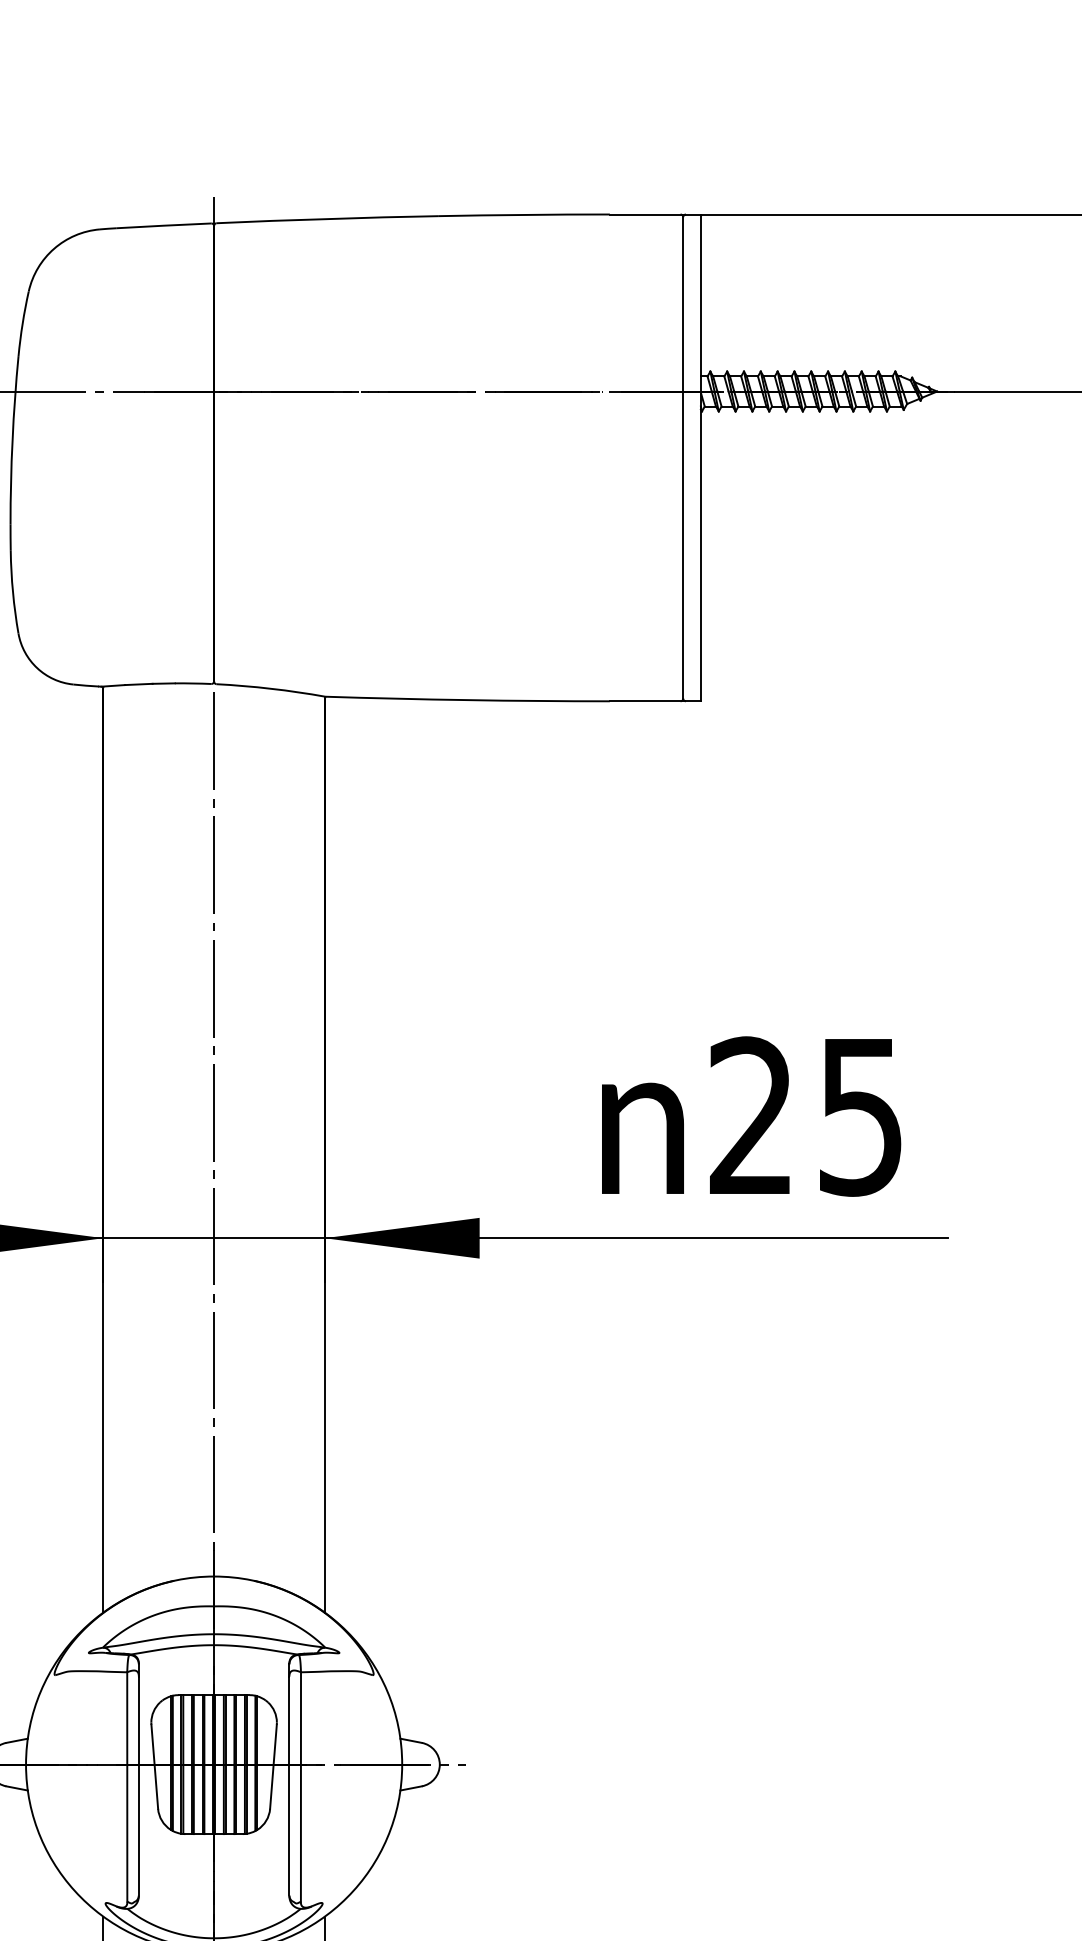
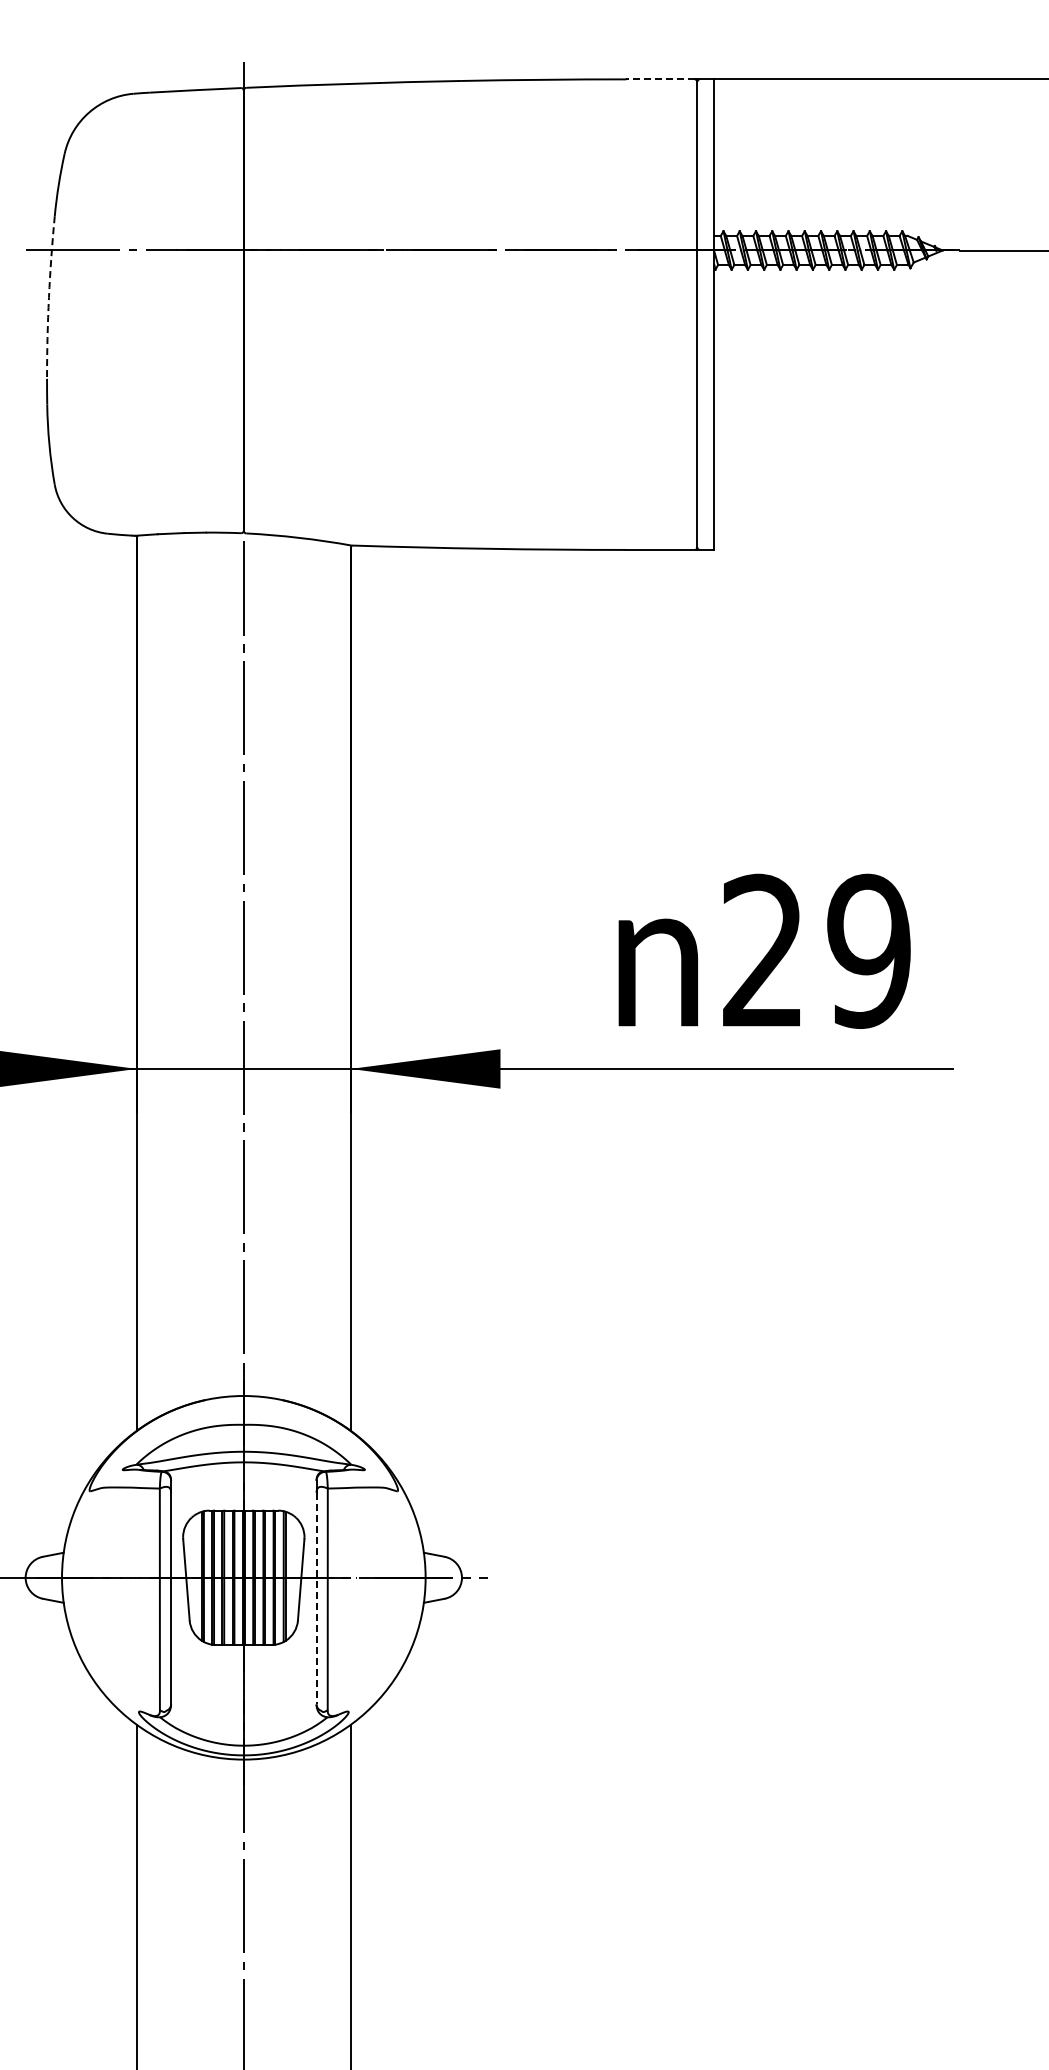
line: (645, 214) -> (660, 79), solid -> dashed
arc: (12, 440) -> (48, 297), solid -> dashed
text: (860, 1115) -> (868, 950), 25 -> 29
line: (289, 1786) -> (316, 1598), solid -> dashed

